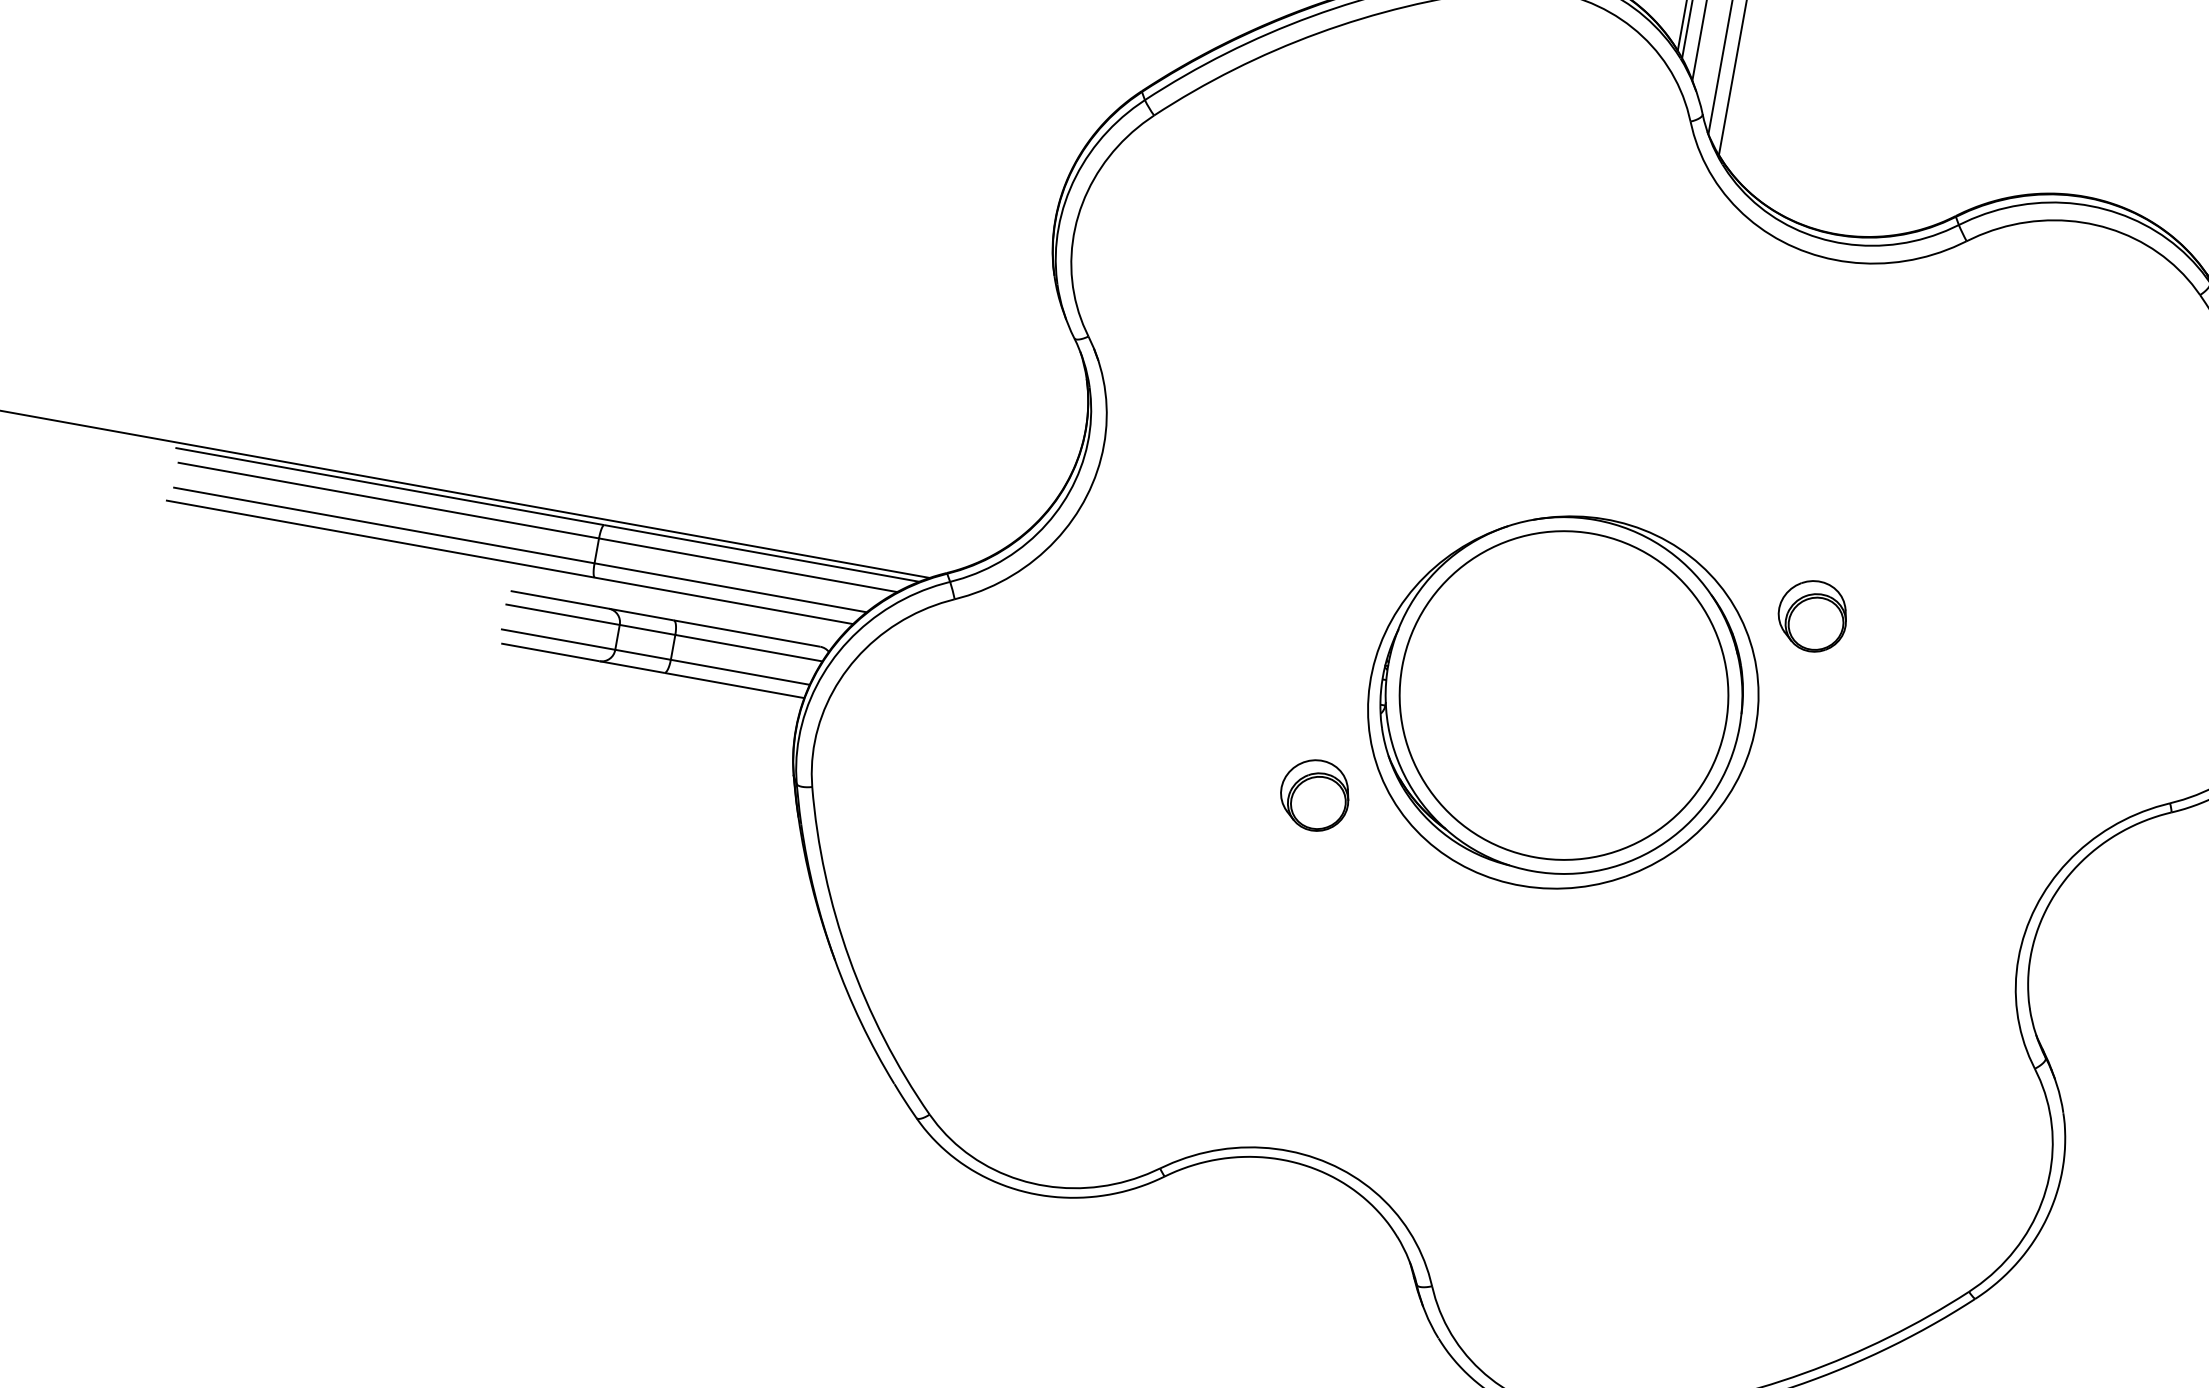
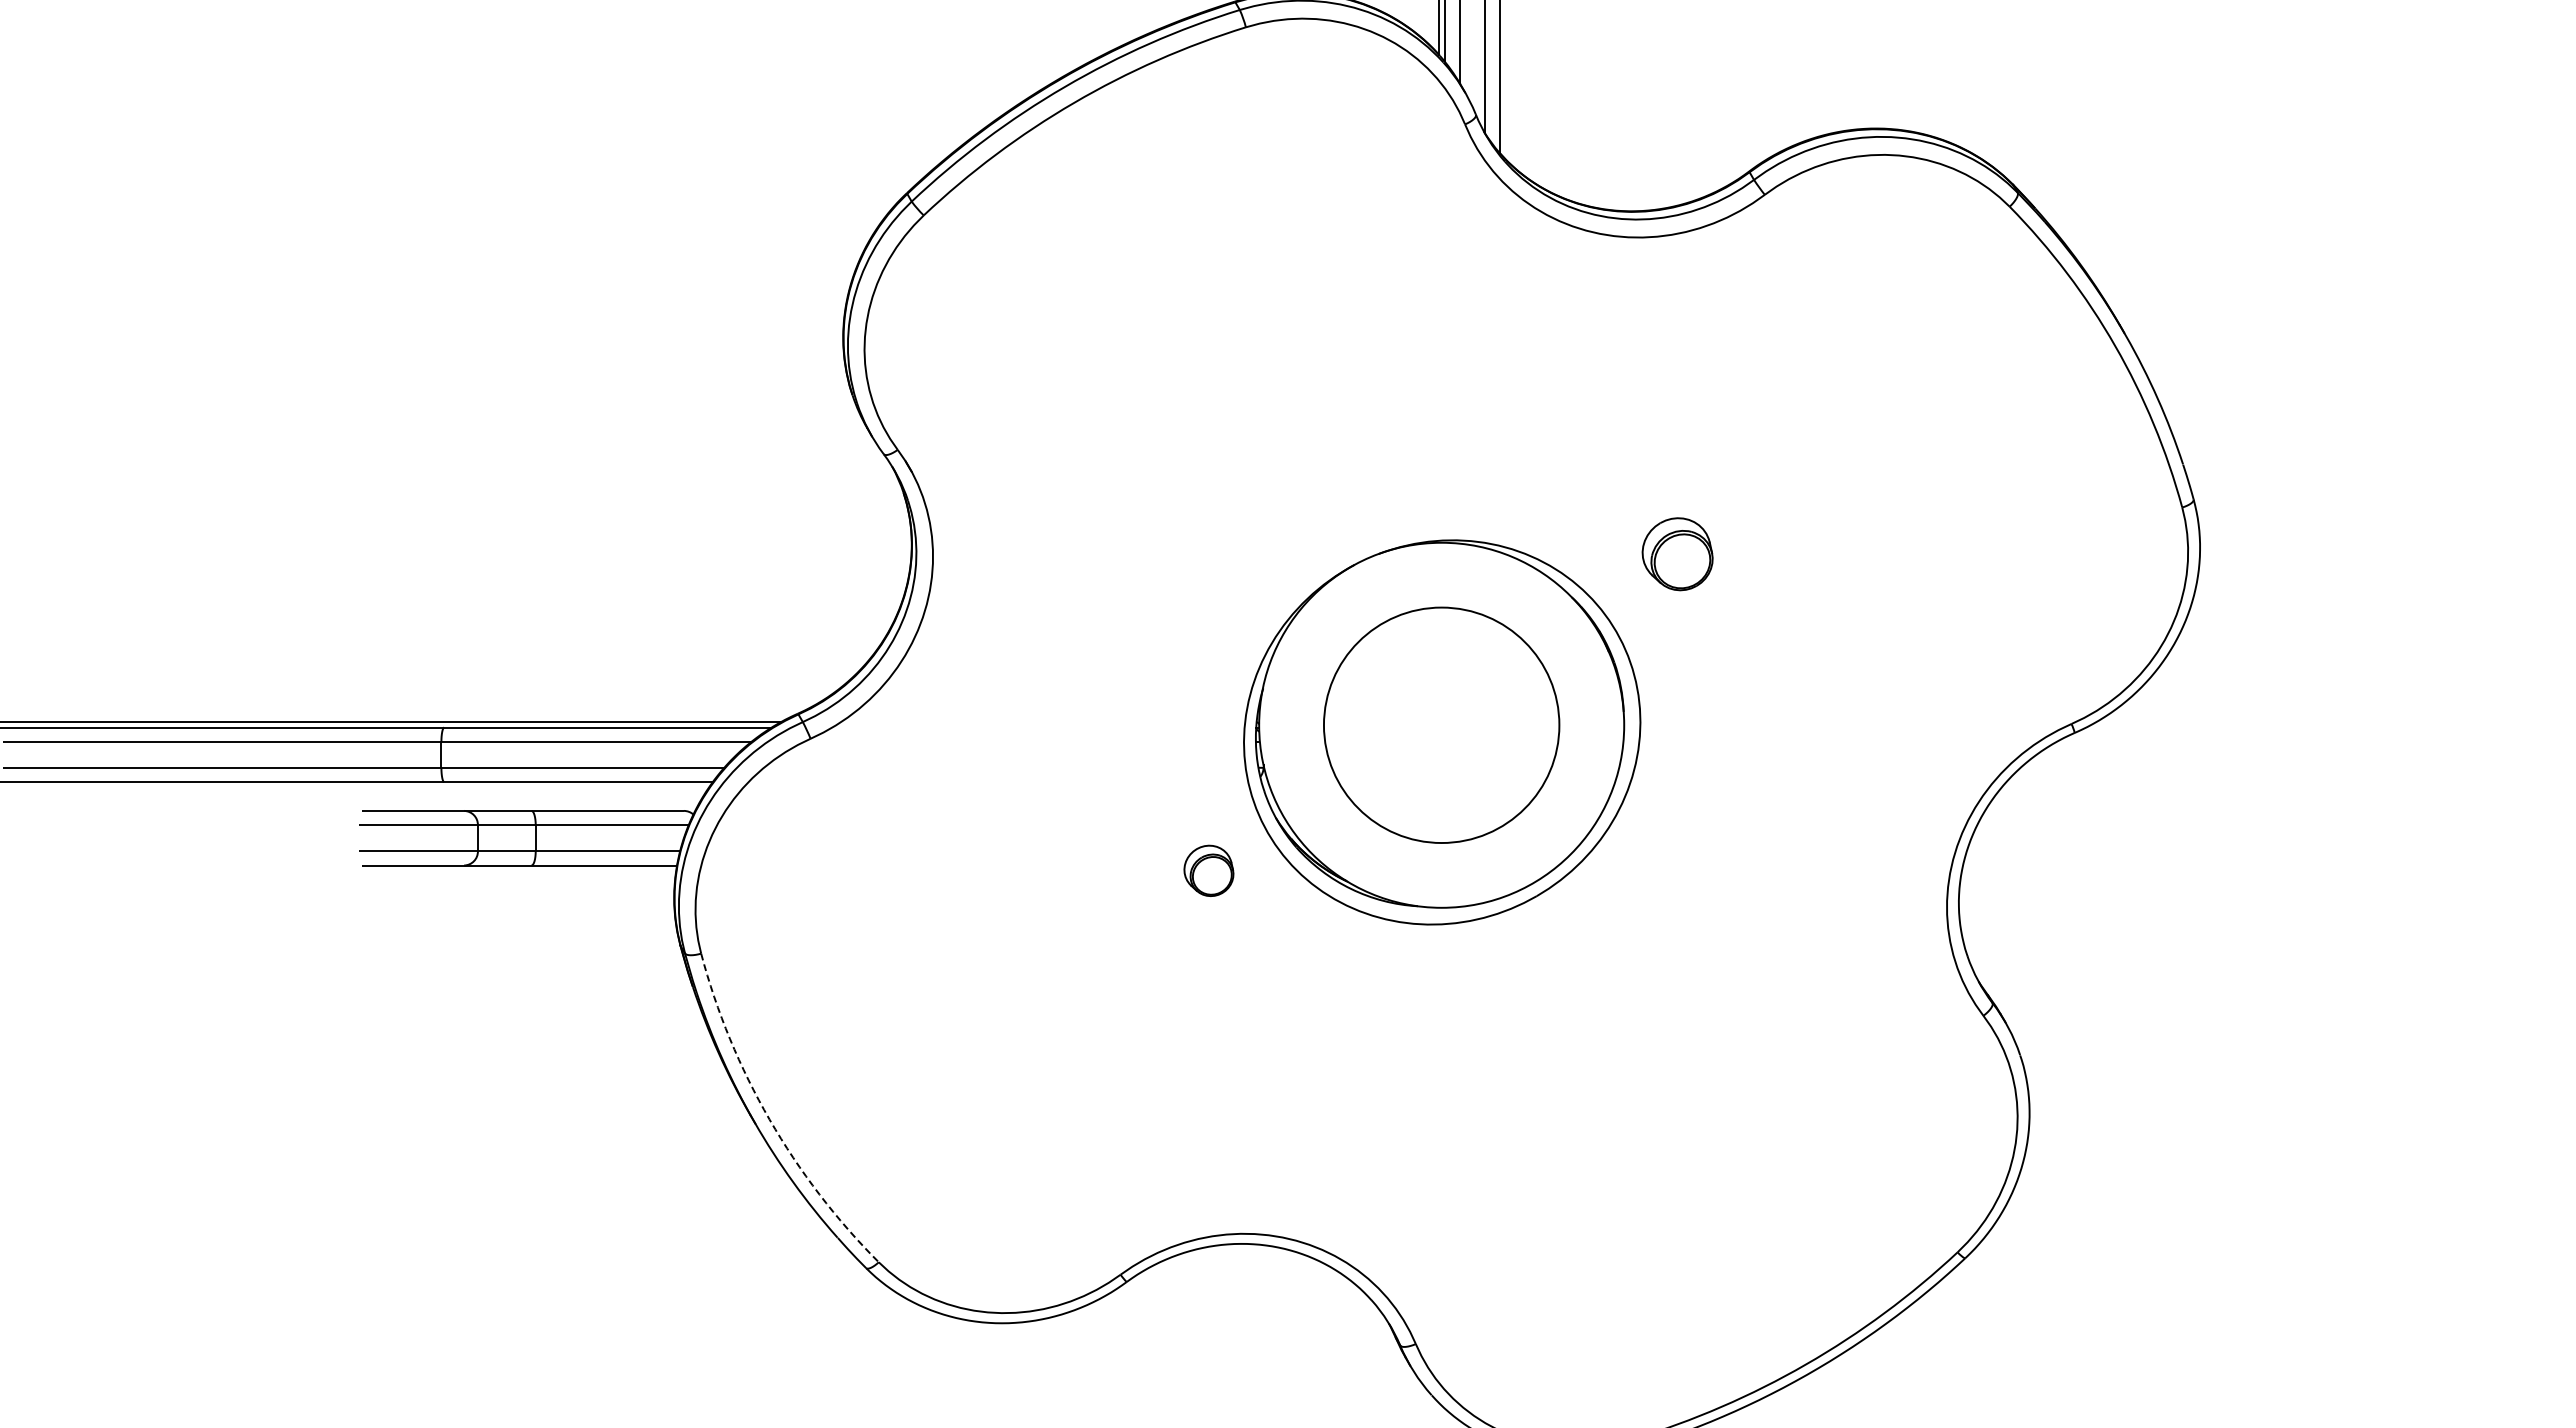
part: (1812, 616) -> (1677, 554), moved
circle: (1563, 695) -> (1441, 725), size x0.7
part: (1314, 794) -> (1208, 870), size x0.7
arc: (849, 958) -> (769, 1119), solid -> dashed

